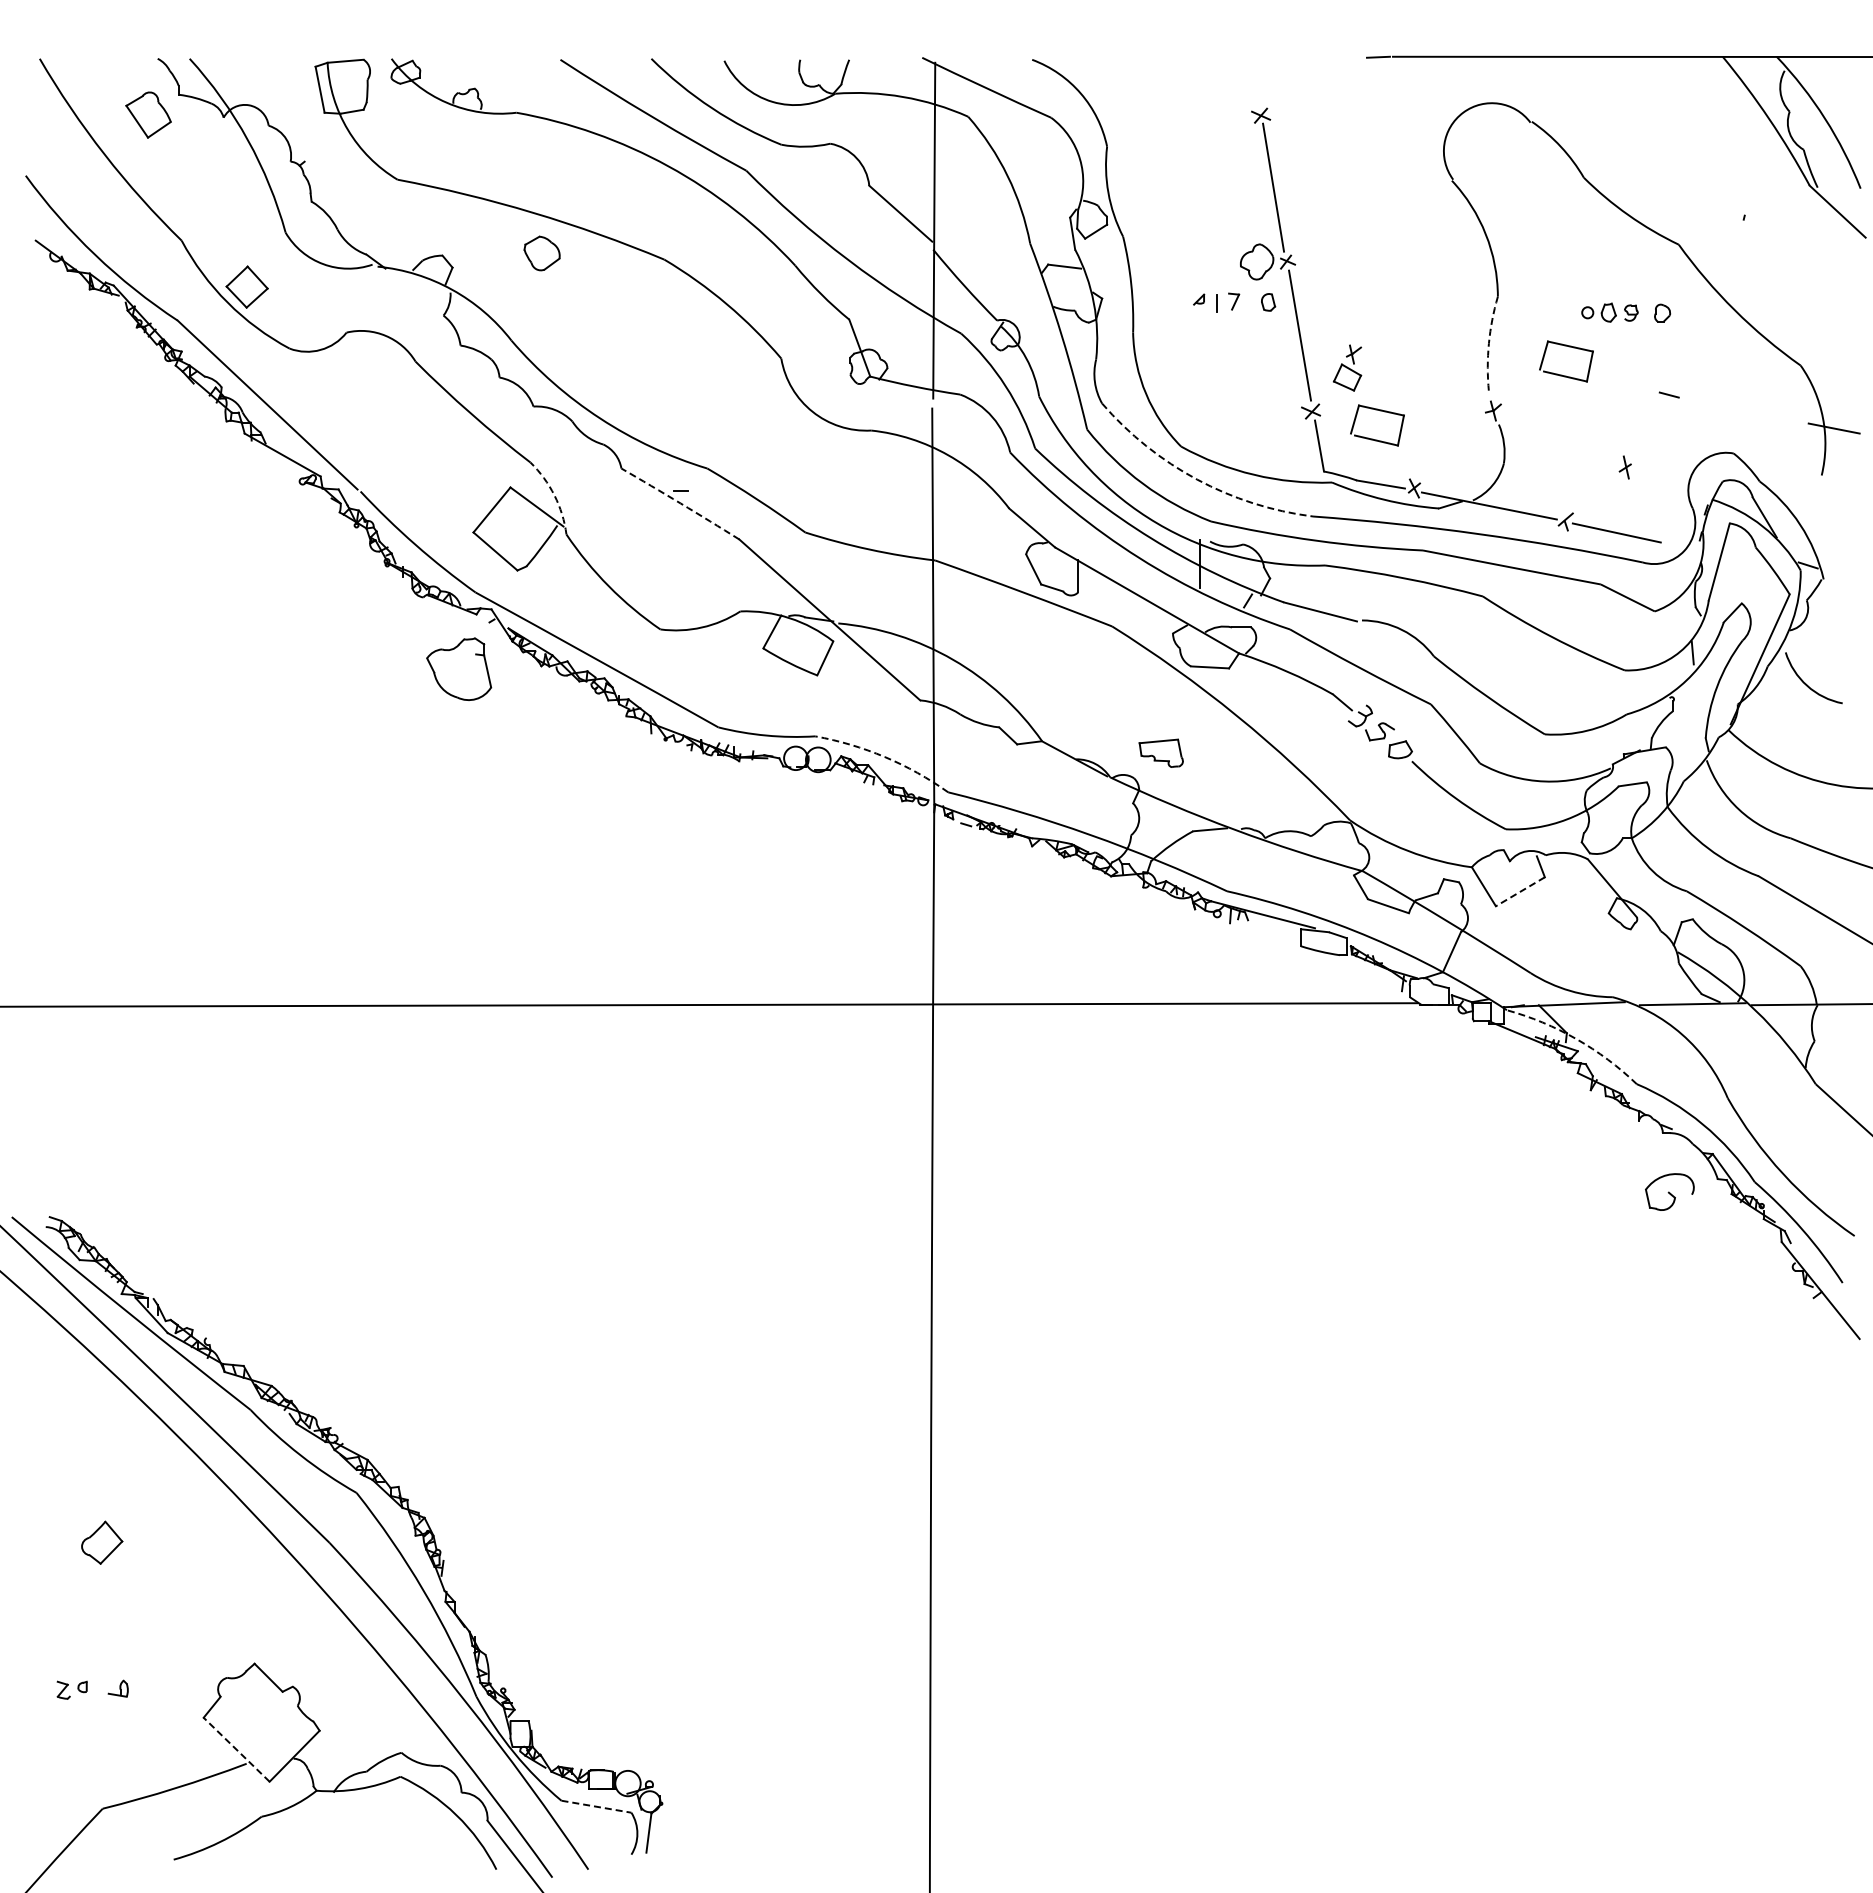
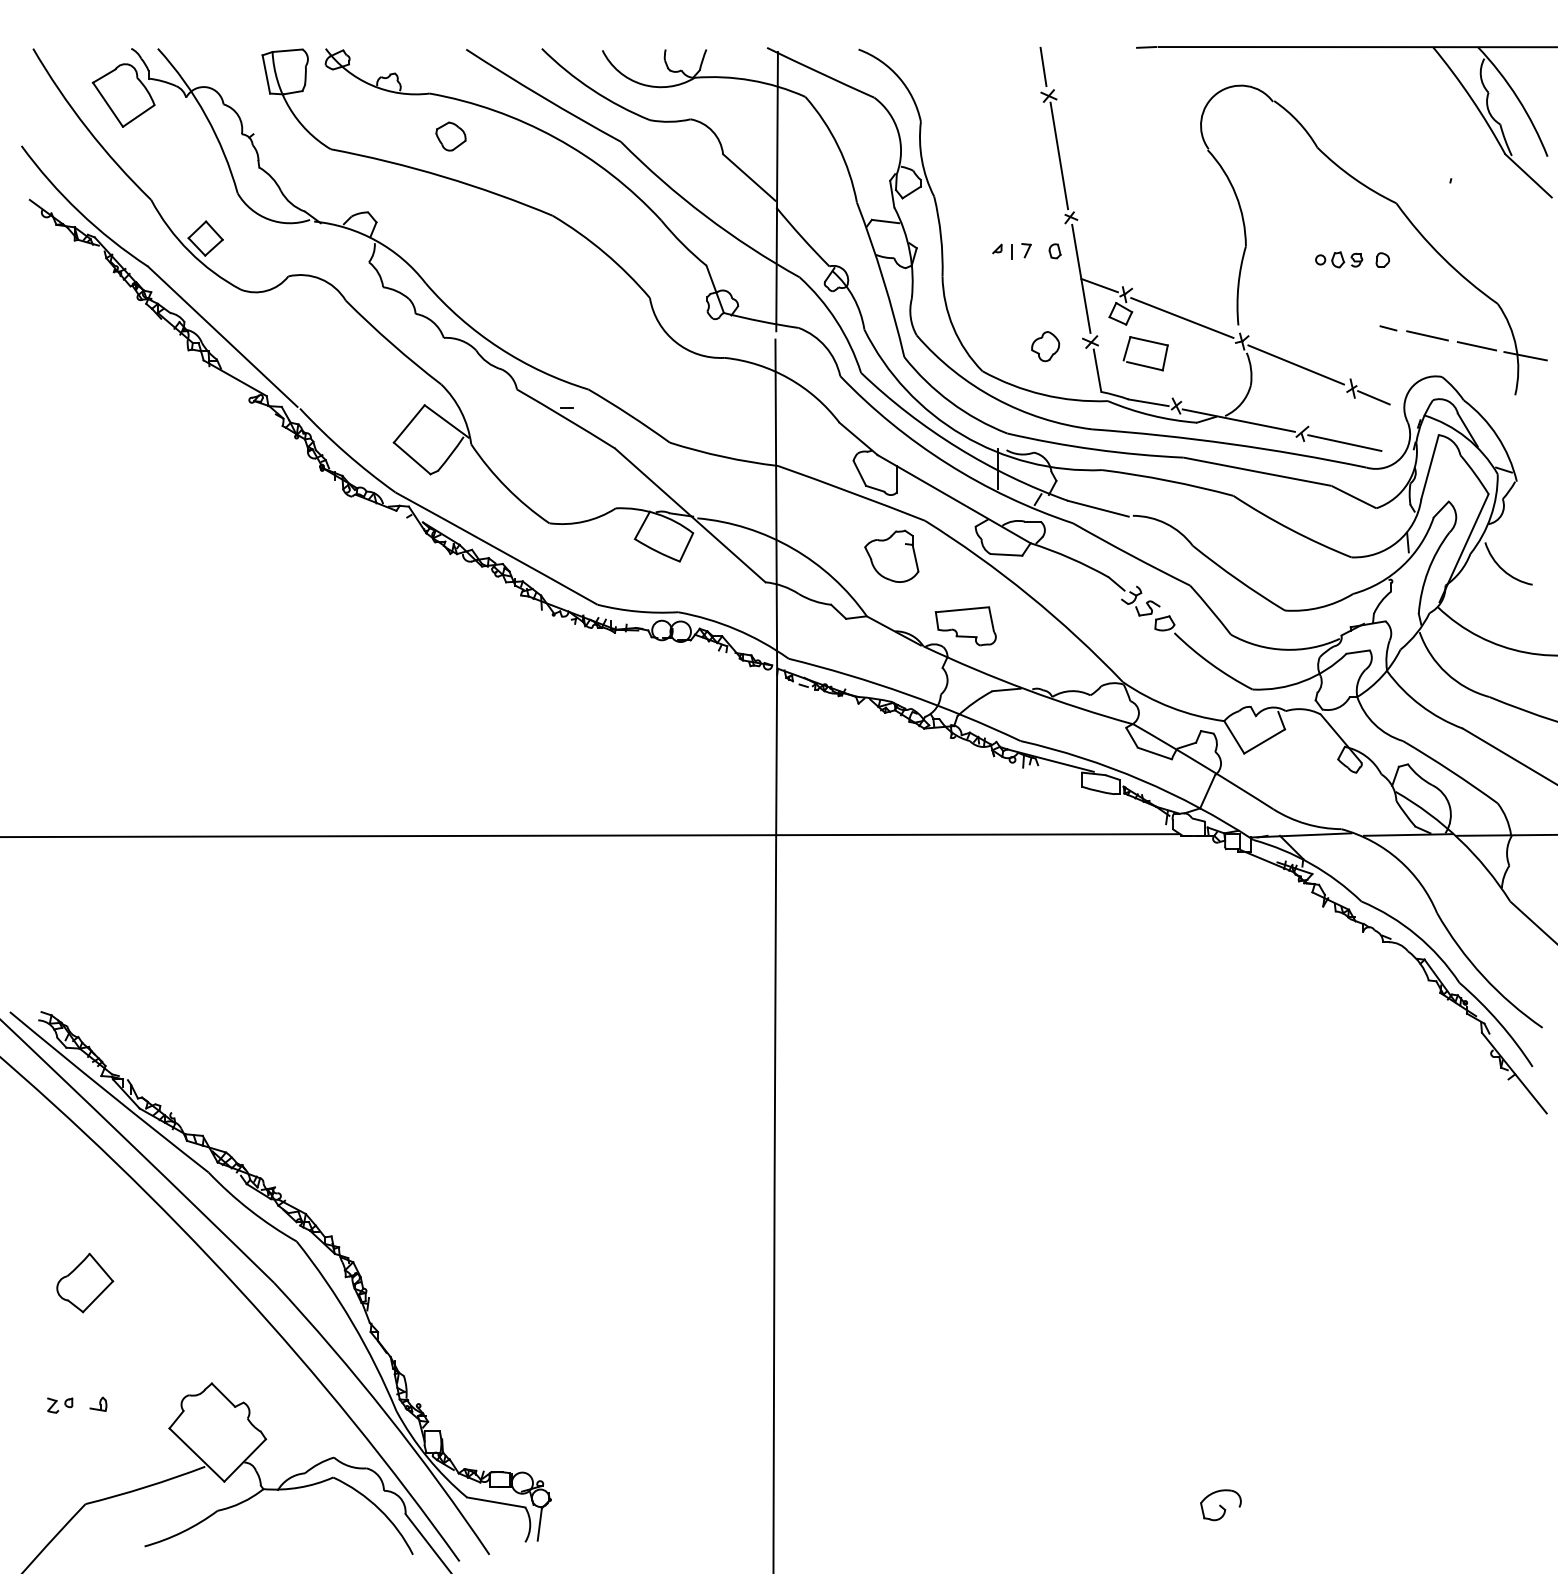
line: (1254, 80) -> (1043, 66), added
part: (148, 114) -> (123, 95), size x1.67
part: (541, 253) -> (450, 136), moved
part: (1257, 261) -> (1045, 346), moved
line: (1322, 343) -> (1100, 285), added
arc: (1488, 343) -> (1238, 285), dashed -> solid
part: (1562, 374) -> (1299, 311), removed
line: (1420, 382) -> (1181, 317), added
line: (1715, 403) -> (1426, 335), added
line: (1775, 416) -> (1476, 346), added
line: (1557, 438) -> (1295, 364), added
line: (1651, 478) -> (1373, 397), added
arc: (1197, 479) -> (996, 398), dashed -> solid
arc: (554, 495) -> (461, 411), dashed -> solid
arc: (680, 503) -> (566, 418), dashed -> solid
part: (459, 668) -> (892, 555), moved
part: (1161, 753) -> (966, 626), size x1.67
arc: (884, 757) -> (735, 629), dashed -> solid
line: (1519, 892) -> (1263, 742), dashed -> solid
arc: (1576, 1039) -> (1311, 864), dashed -> solid
part: (1669, 1191) -> (1220, 1504), moved
part: (101, 1542) -> (84, 1282), size x1.67
line: (236, 1749) -> (196, 1454), dashed -> solid
line: (596, 1806) -> (496, 1502), dashed -> solid

